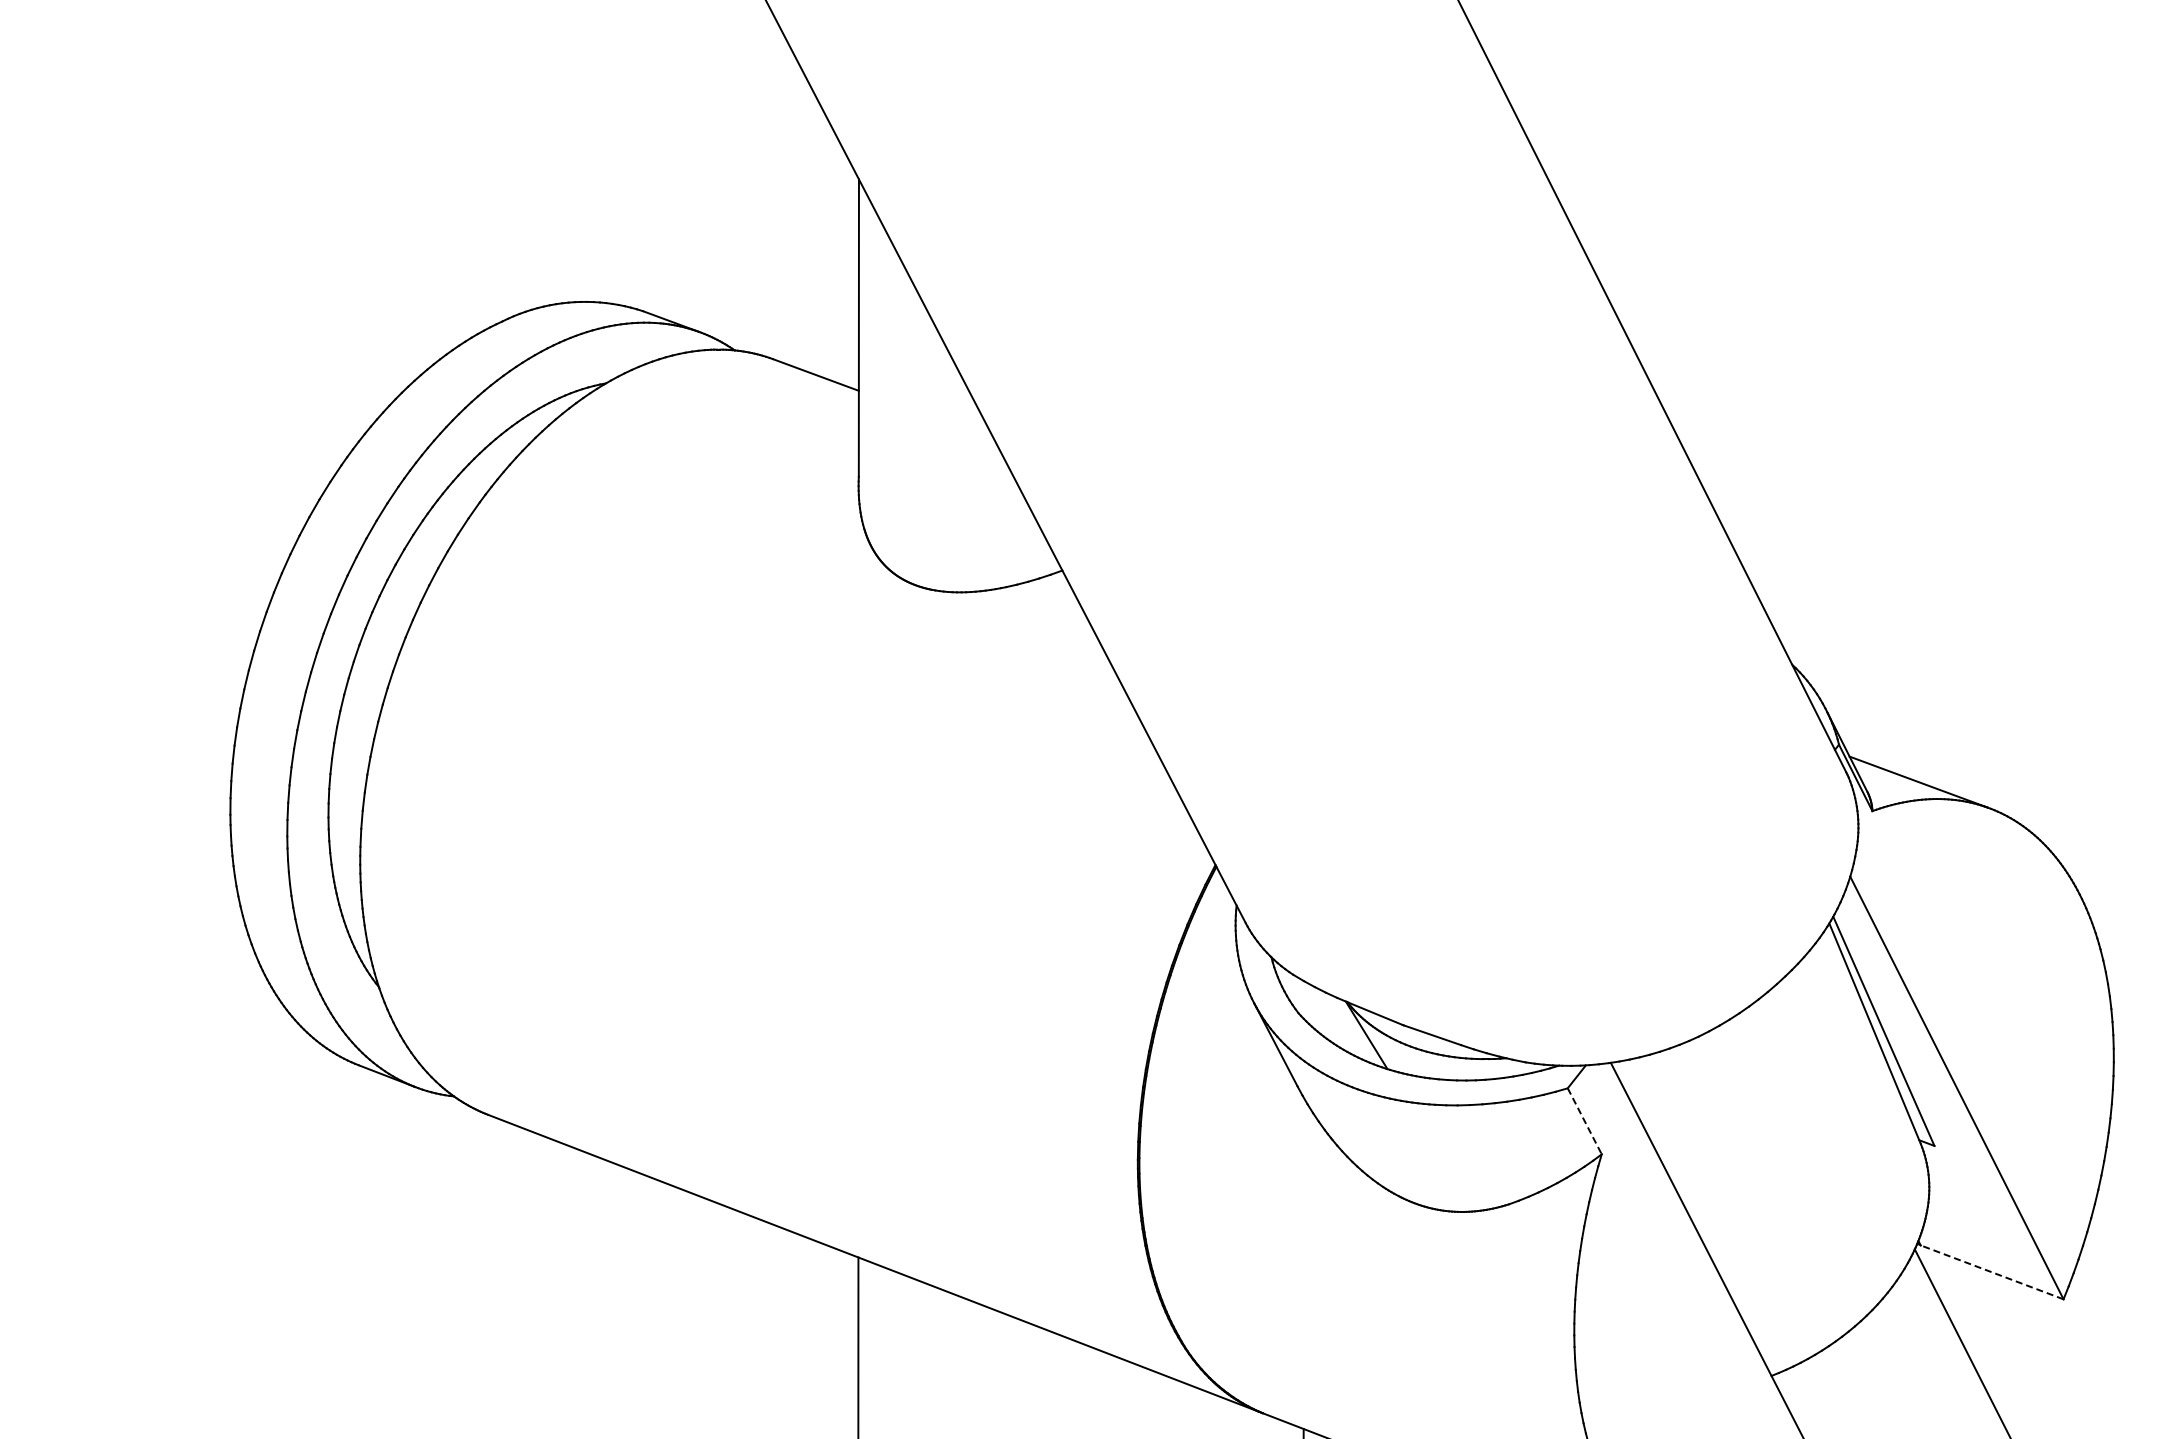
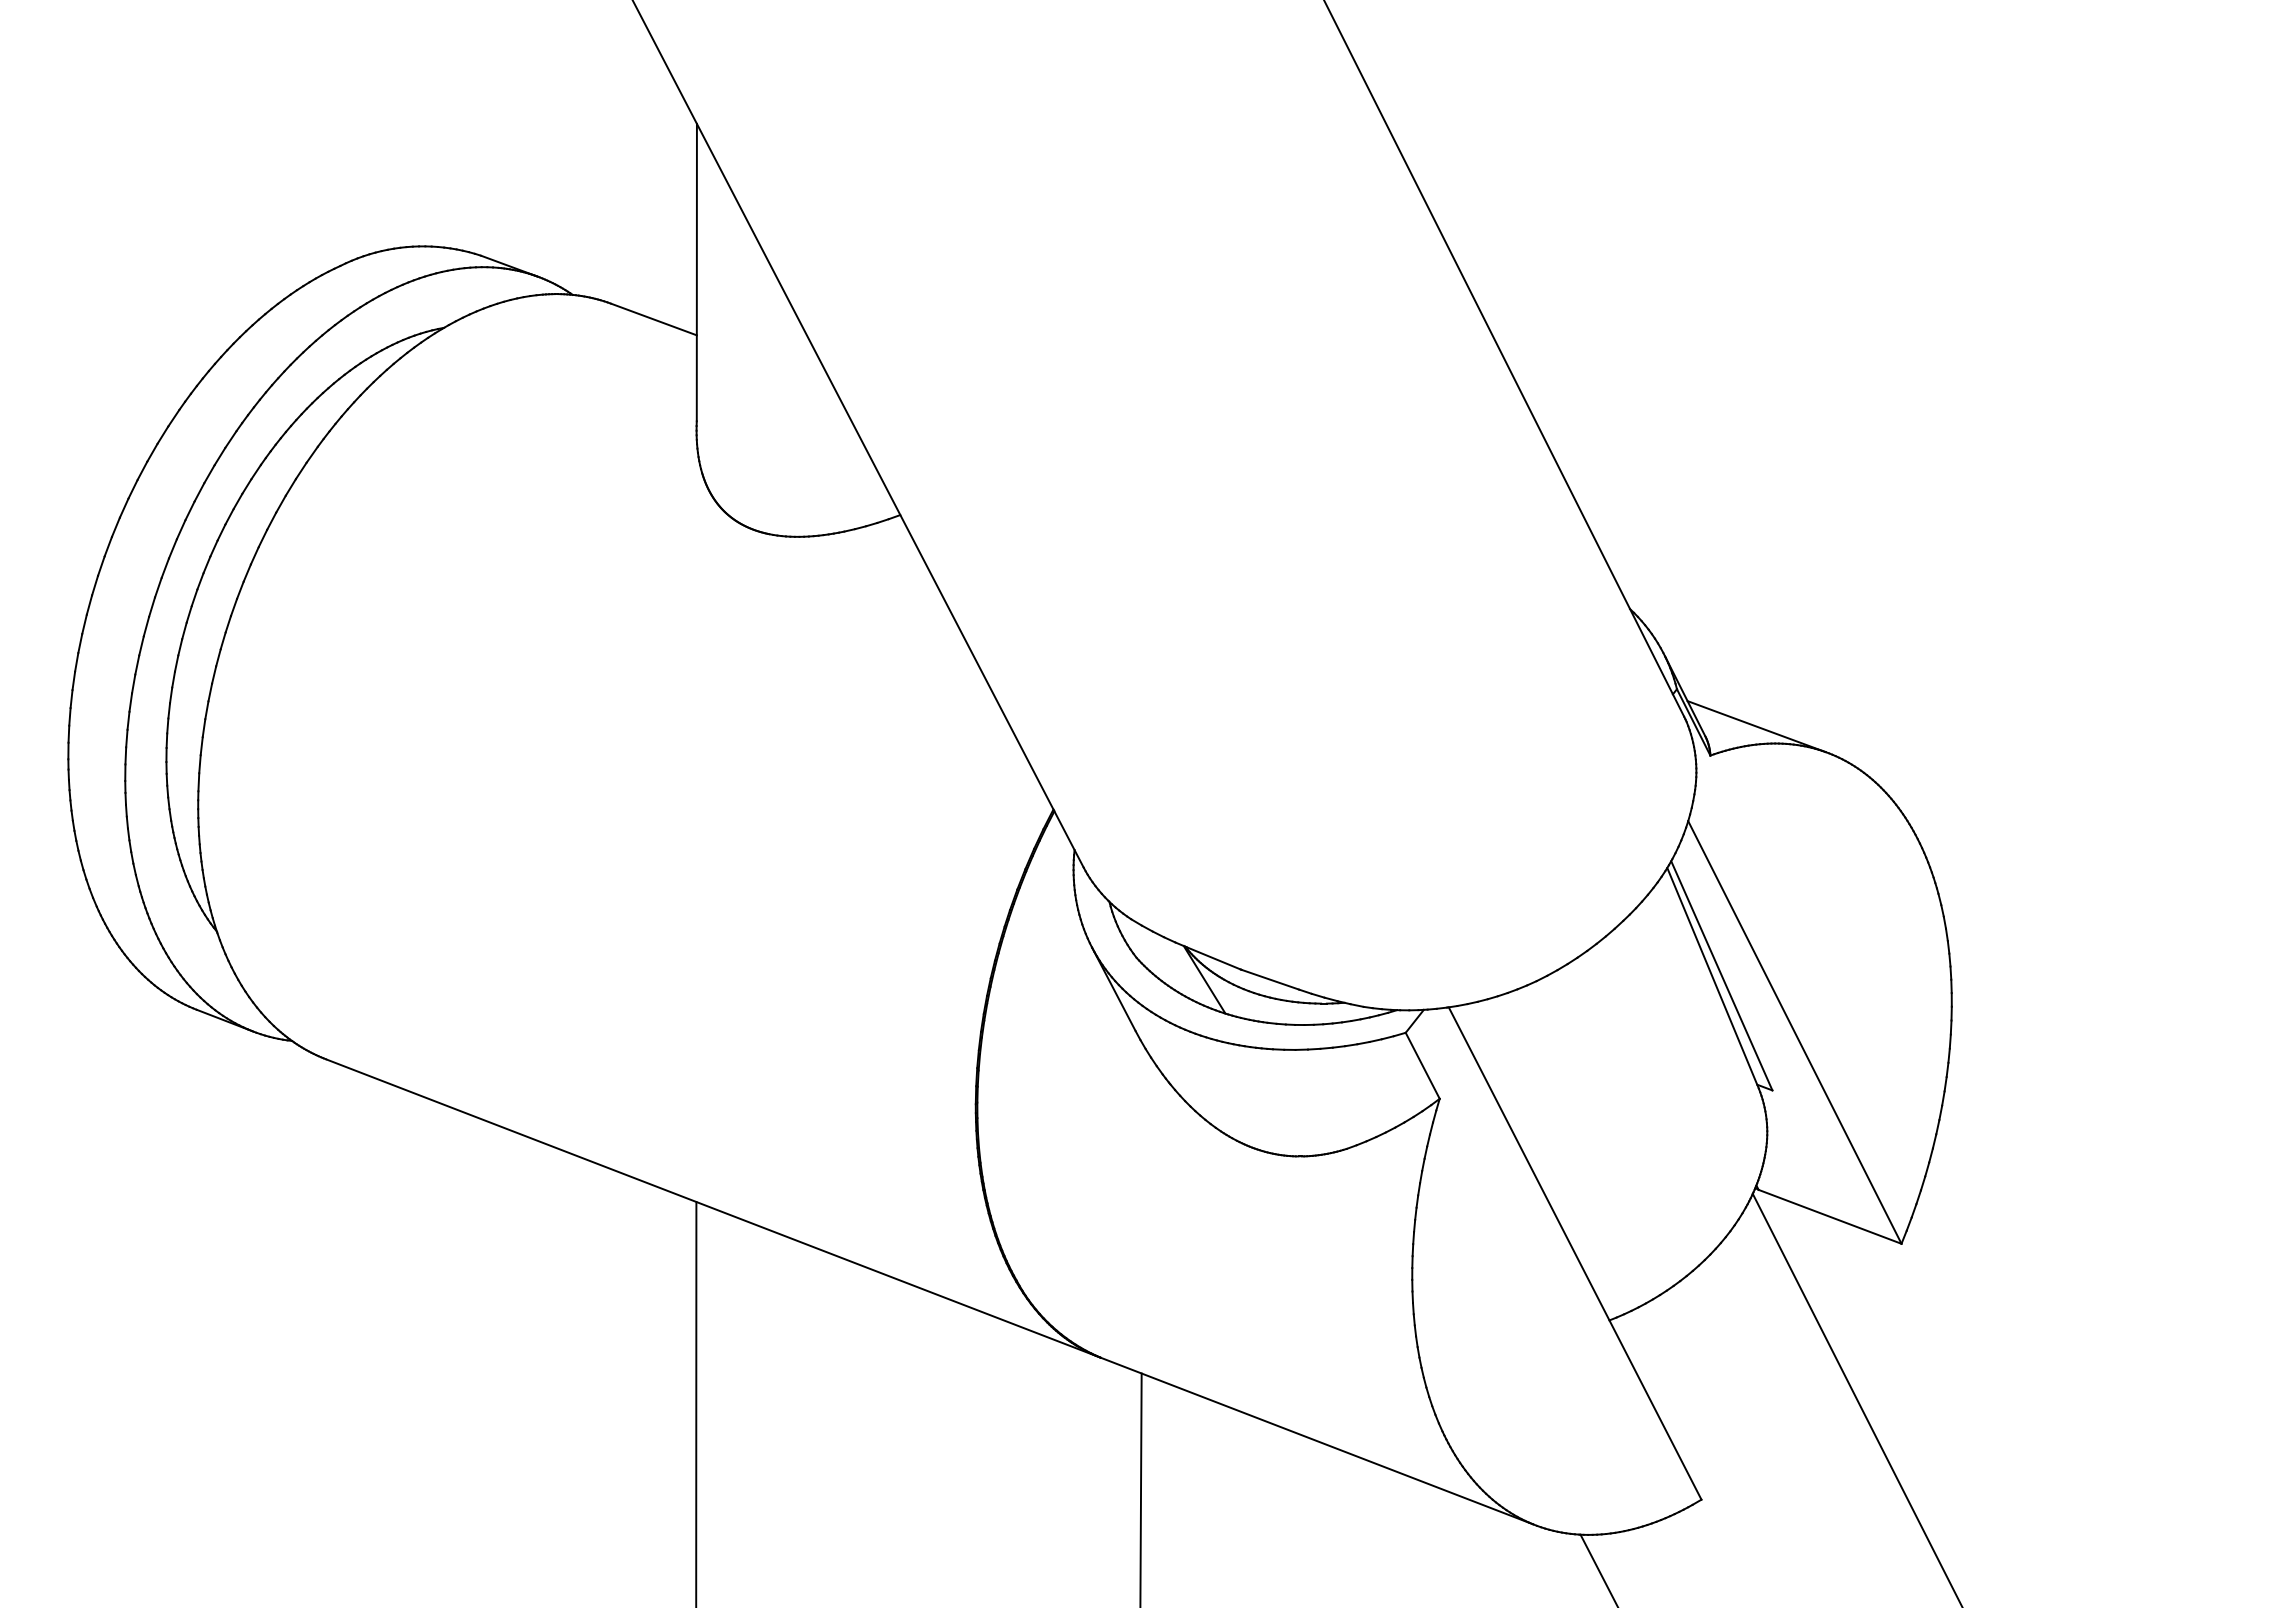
line: (1584, 1122) -> (1422, 1066), dashed -> solid
line: (1991, 1272) -> (1829, 1216), dashed -> solid

